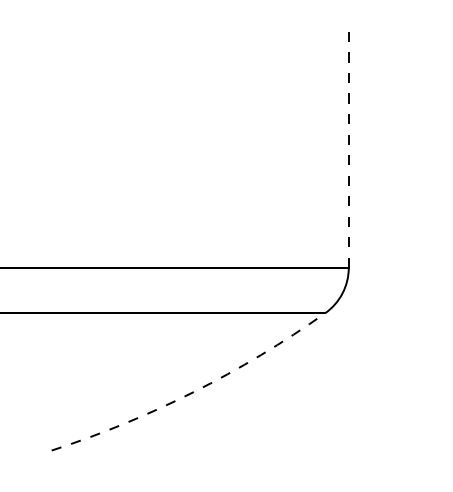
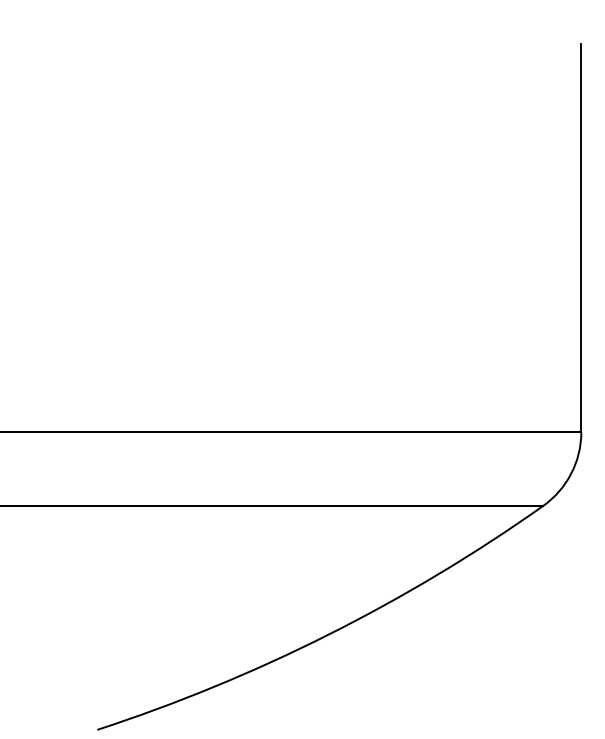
line: (348, 148) -> (580, 237), dashed -> solid
arc: (193, 392) -> (328, 635), dashed -> solid

